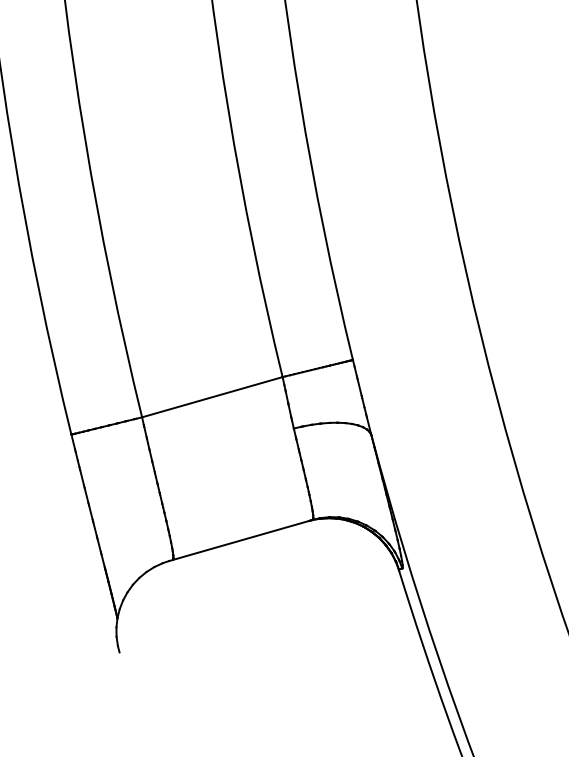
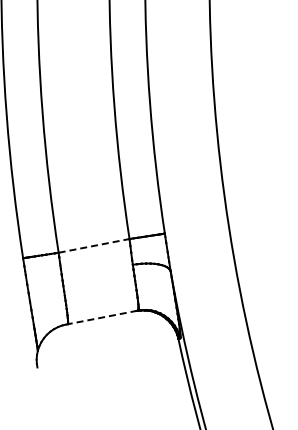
line: (213, 396) -> (94, 245), solid -> dashed
line: (239, 540) -> (101, 317), solid -> dashed

